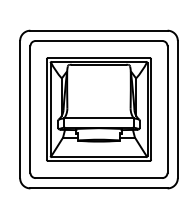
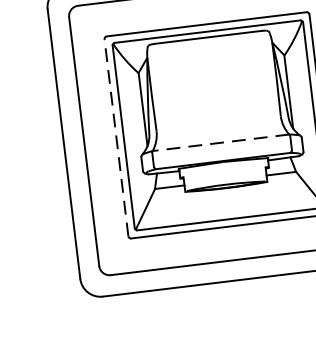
line: (46, 109) -> (115, 137), solid -> dashed
line: (99, 118) -> (222, 142), solid -> dashed

